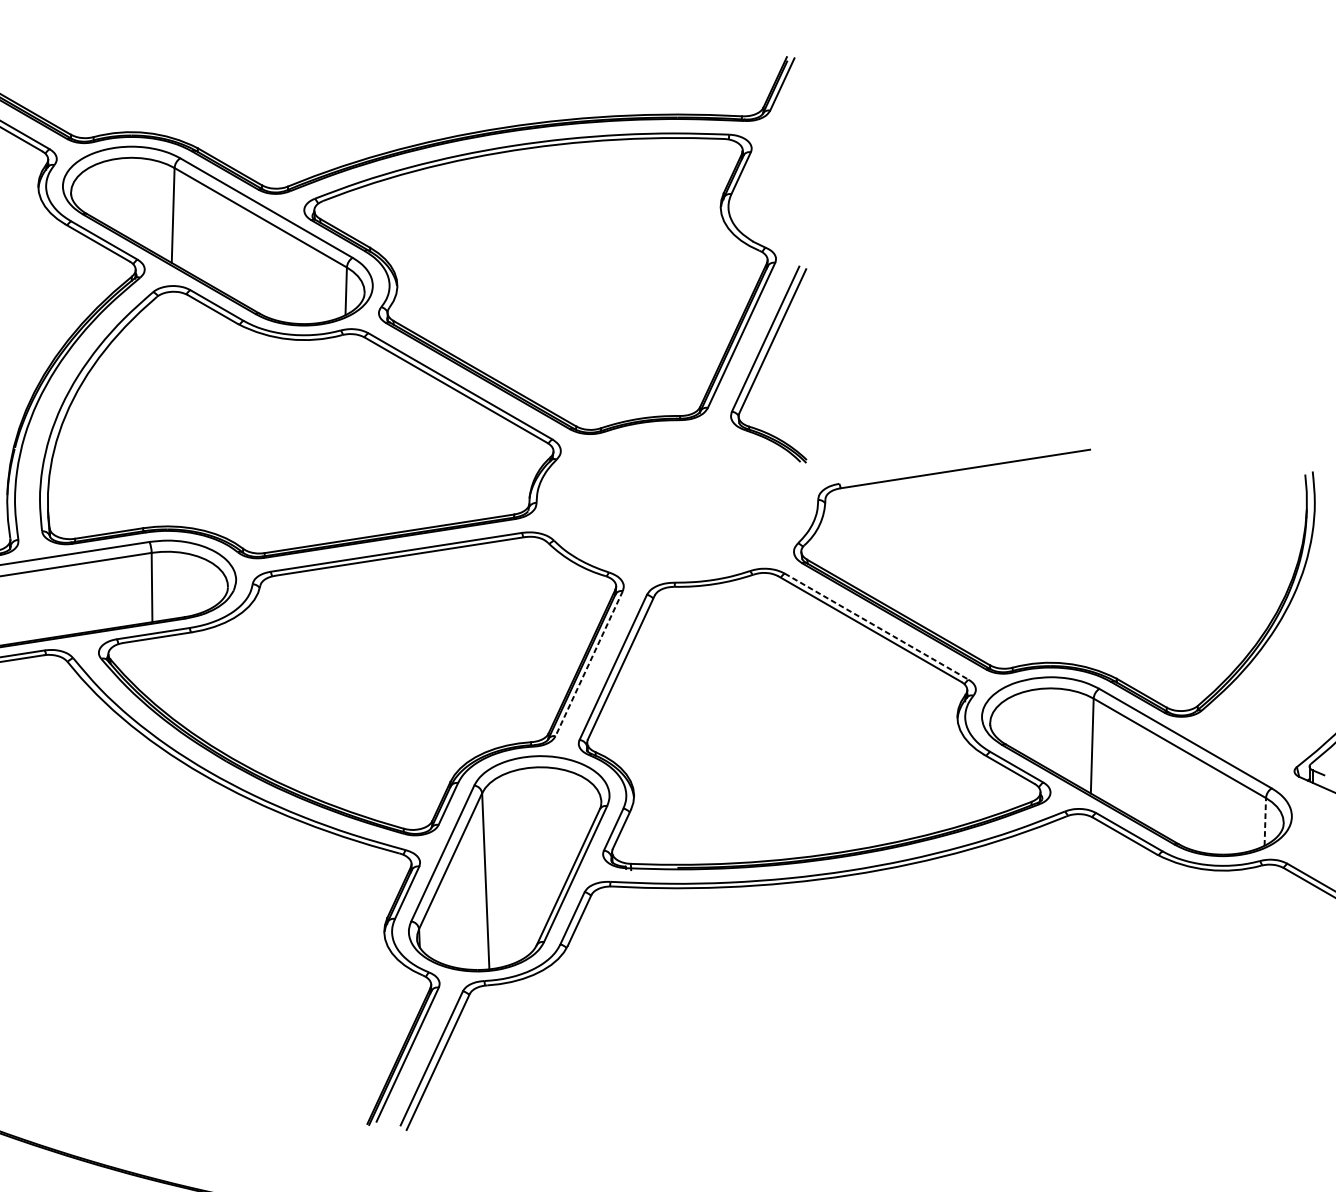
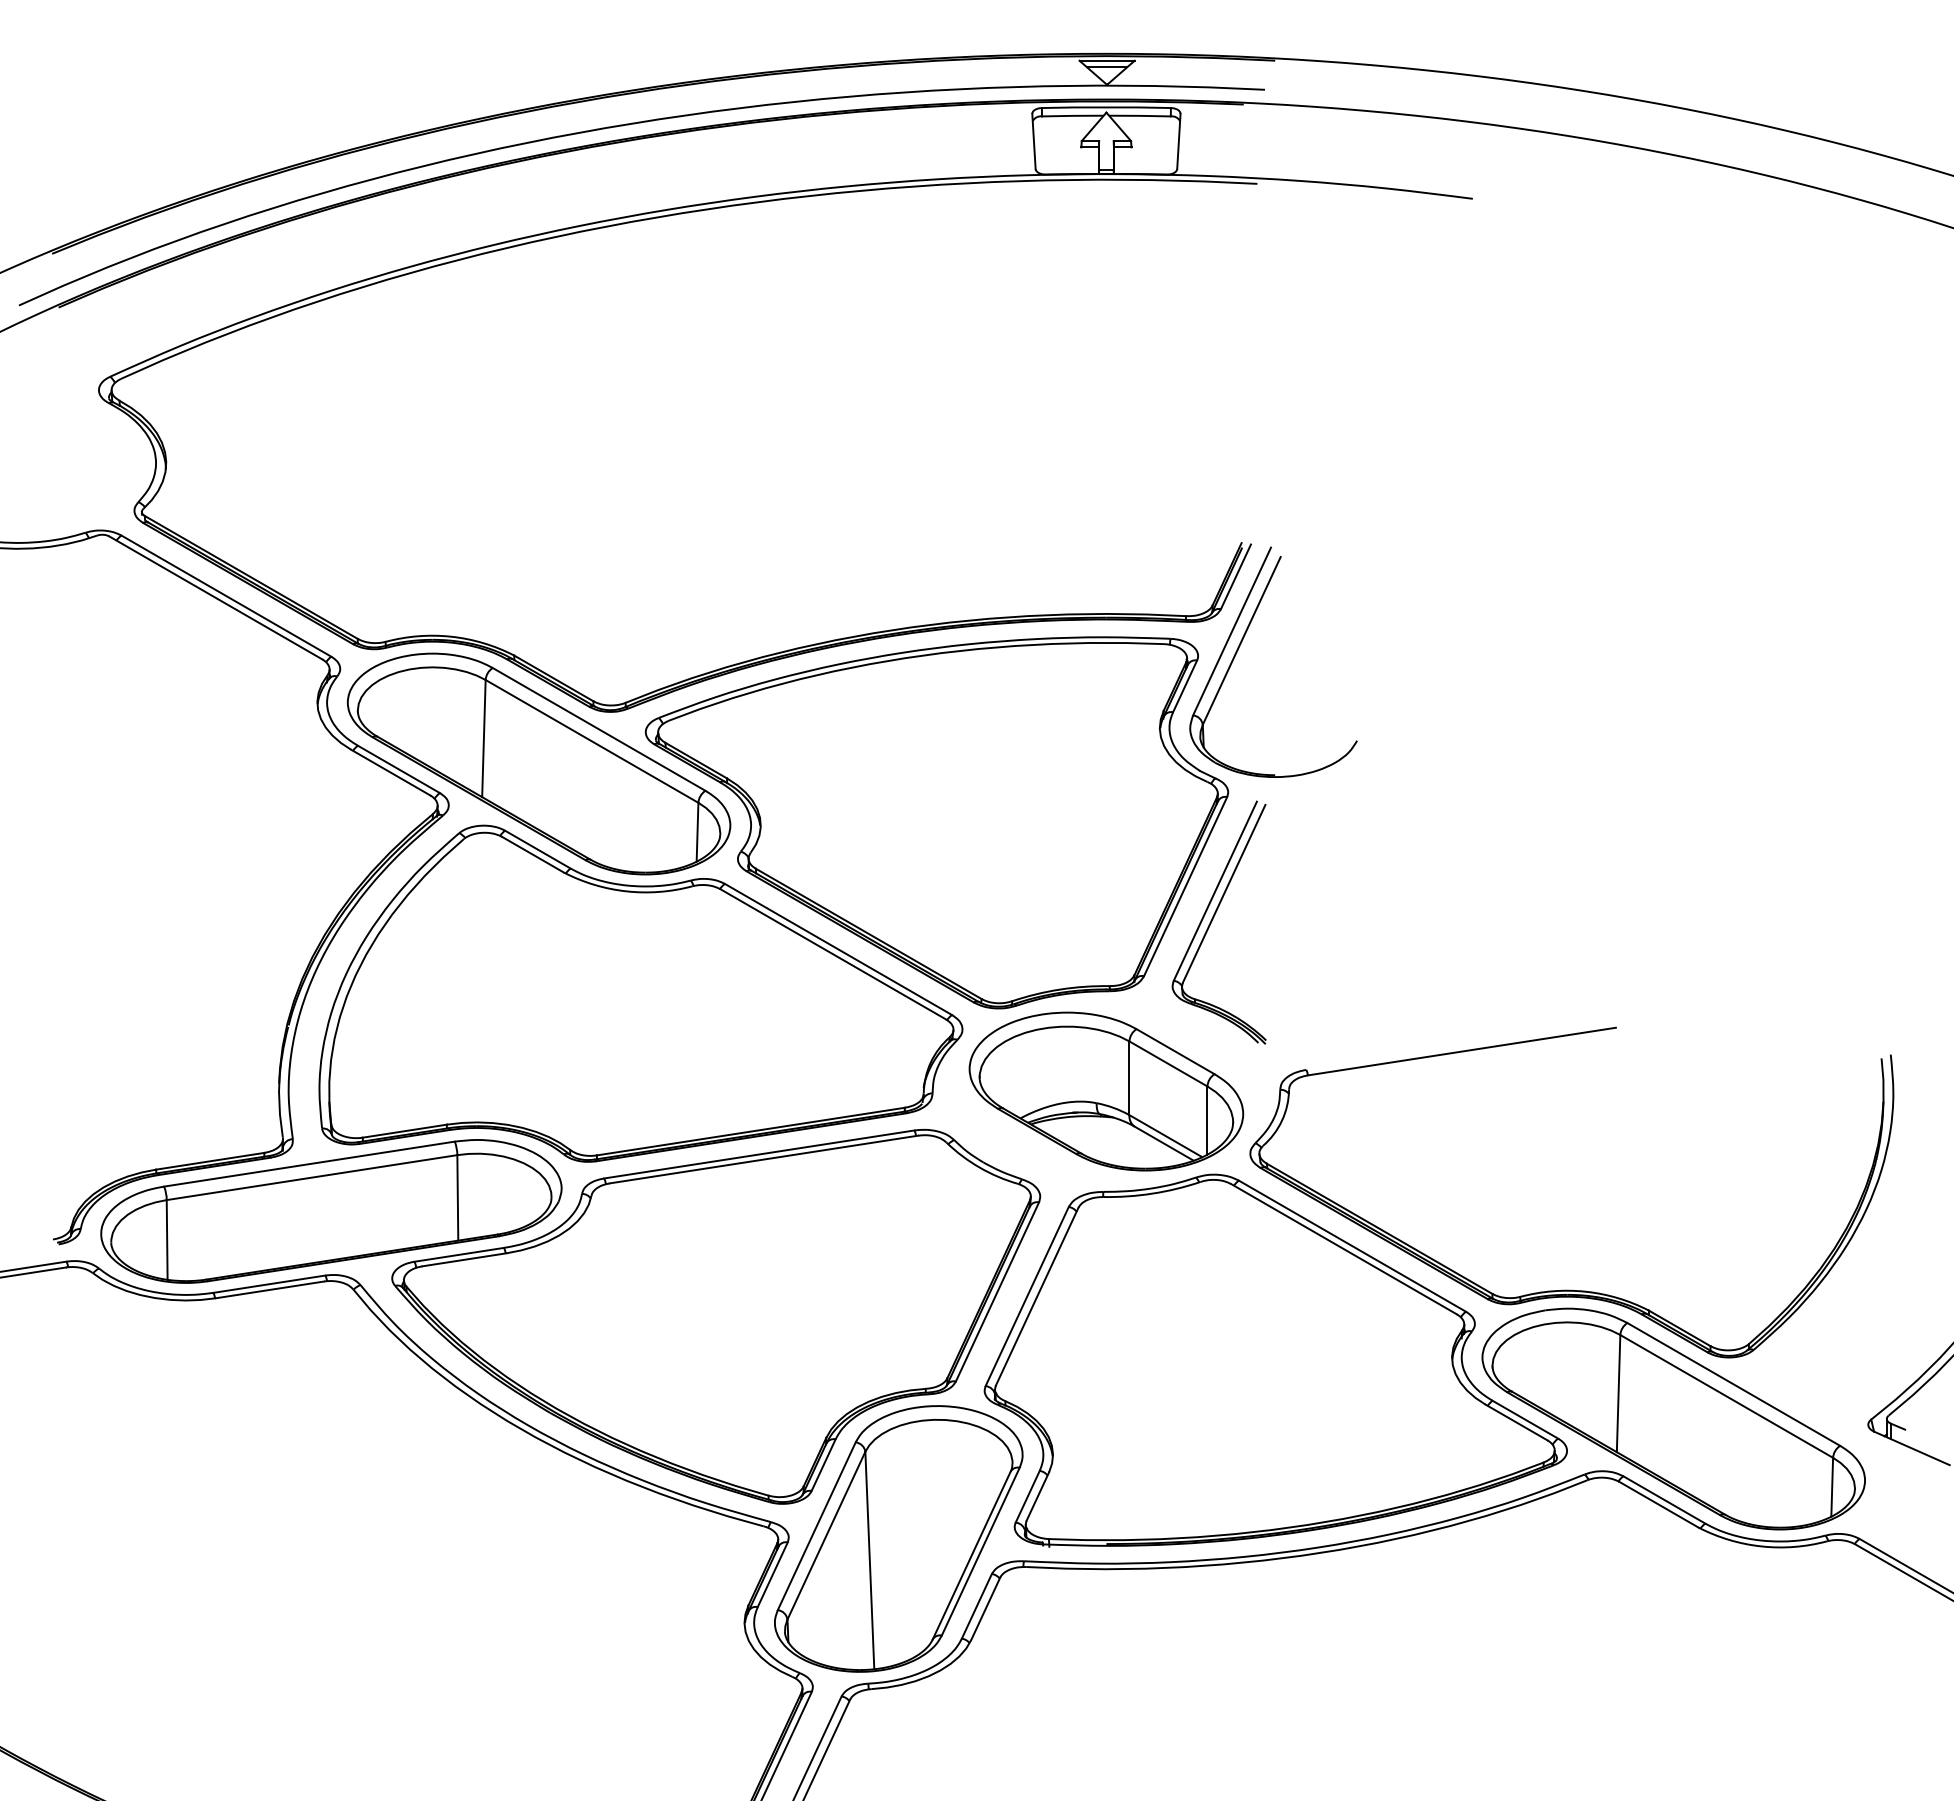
part: (786, 139) -> (1241, 644), added
part: (677, 501) -> (1106, 1091), added
line: (876, 626) -> (1352, 1246), dashed -> solid
line: (589, 663) -> (997, 1291), dashed -> solid
line: (1265, 821) -> (1832, 1486), dashed -> solid

